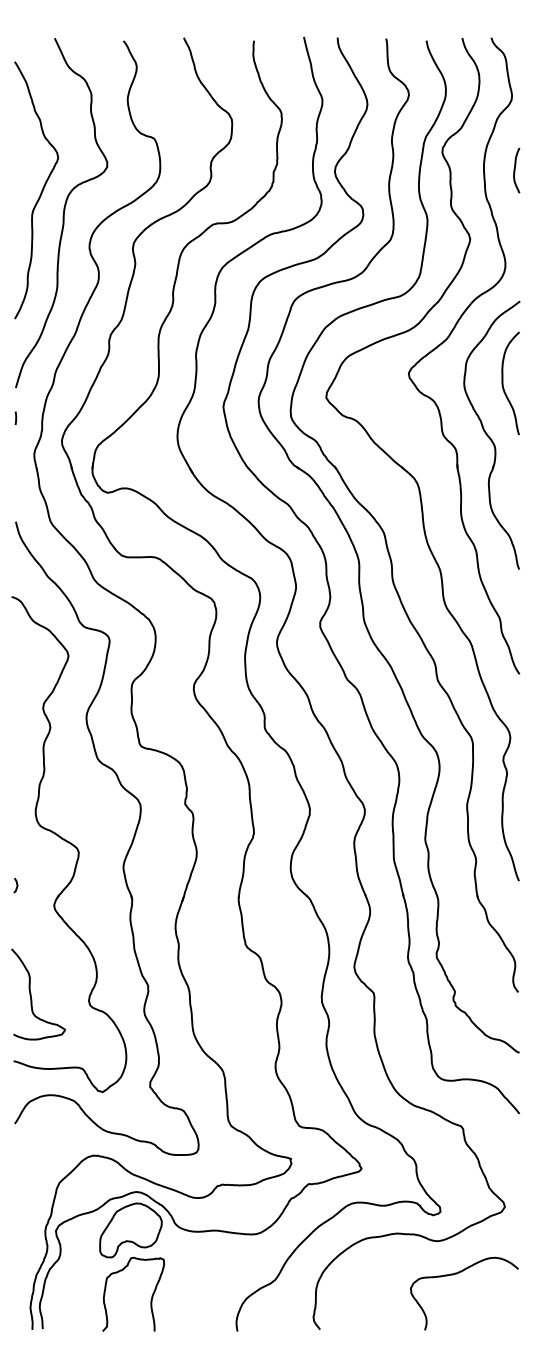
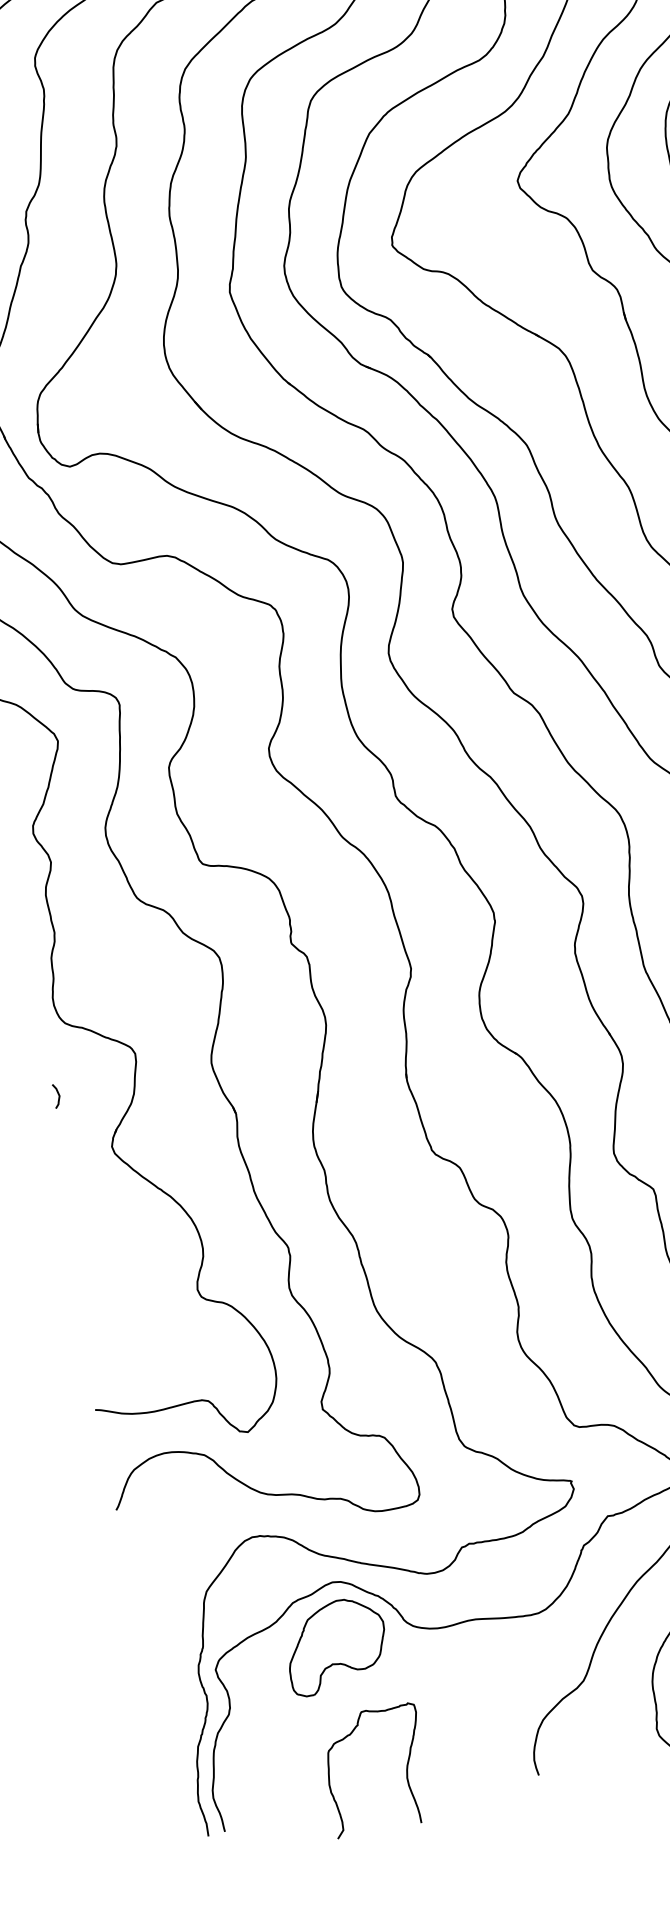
curve: (16, 885) -> (57, 1095), moved
curve: (31, 994) -> (103, 1297), removed
curve: (151, 1295) -> (405, 1766), moved

